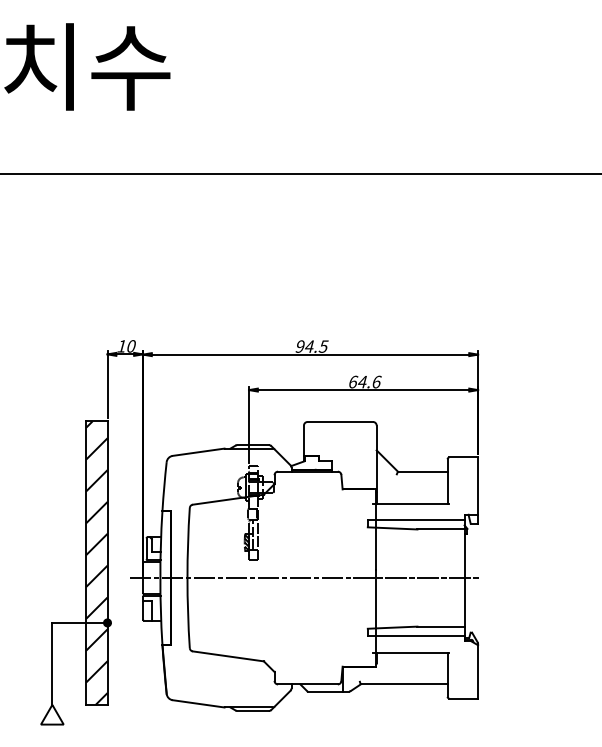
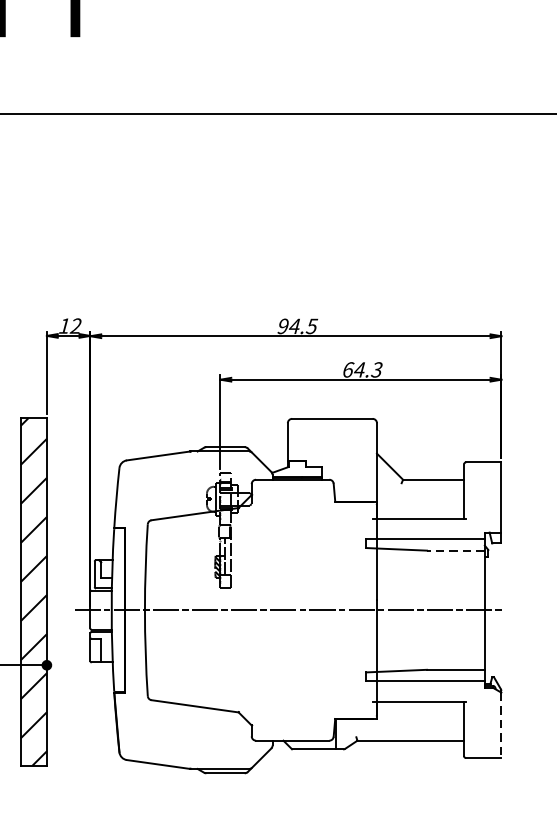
text: (130, 346) -> (75, 326), 10 -> 12
text: (376, 381) -> (376, 369), 64.6 -> 64.3
line: (441, 529) -> (456, 550), solid -> dashed
line: (478, 671) -> (501, 724), solid -> dashed

